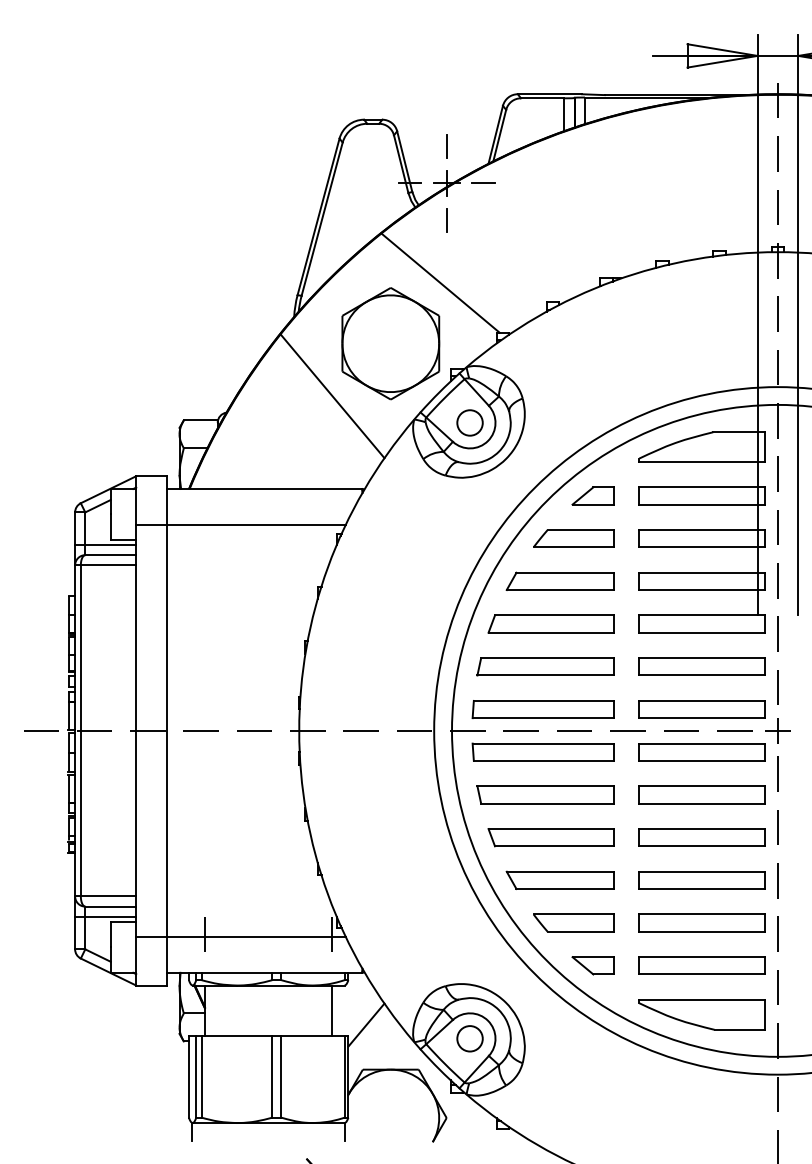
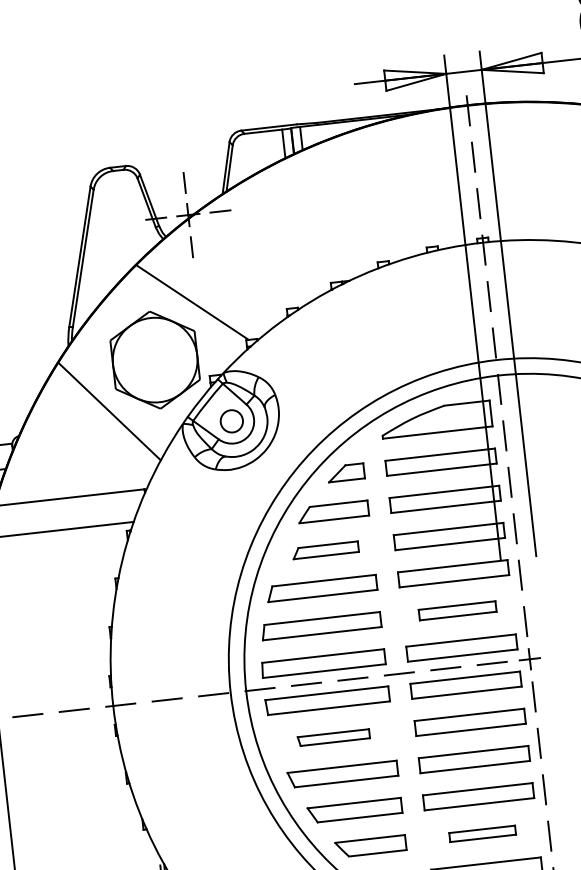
part: (559, 580) -> (325, 549), size x0.7
part: (701, 666) -> (457, 610), size x0.7
part: (545, 794) -> (333, 737), size x0.6
part: (701, 922) -> (482, 833), size x0.6

